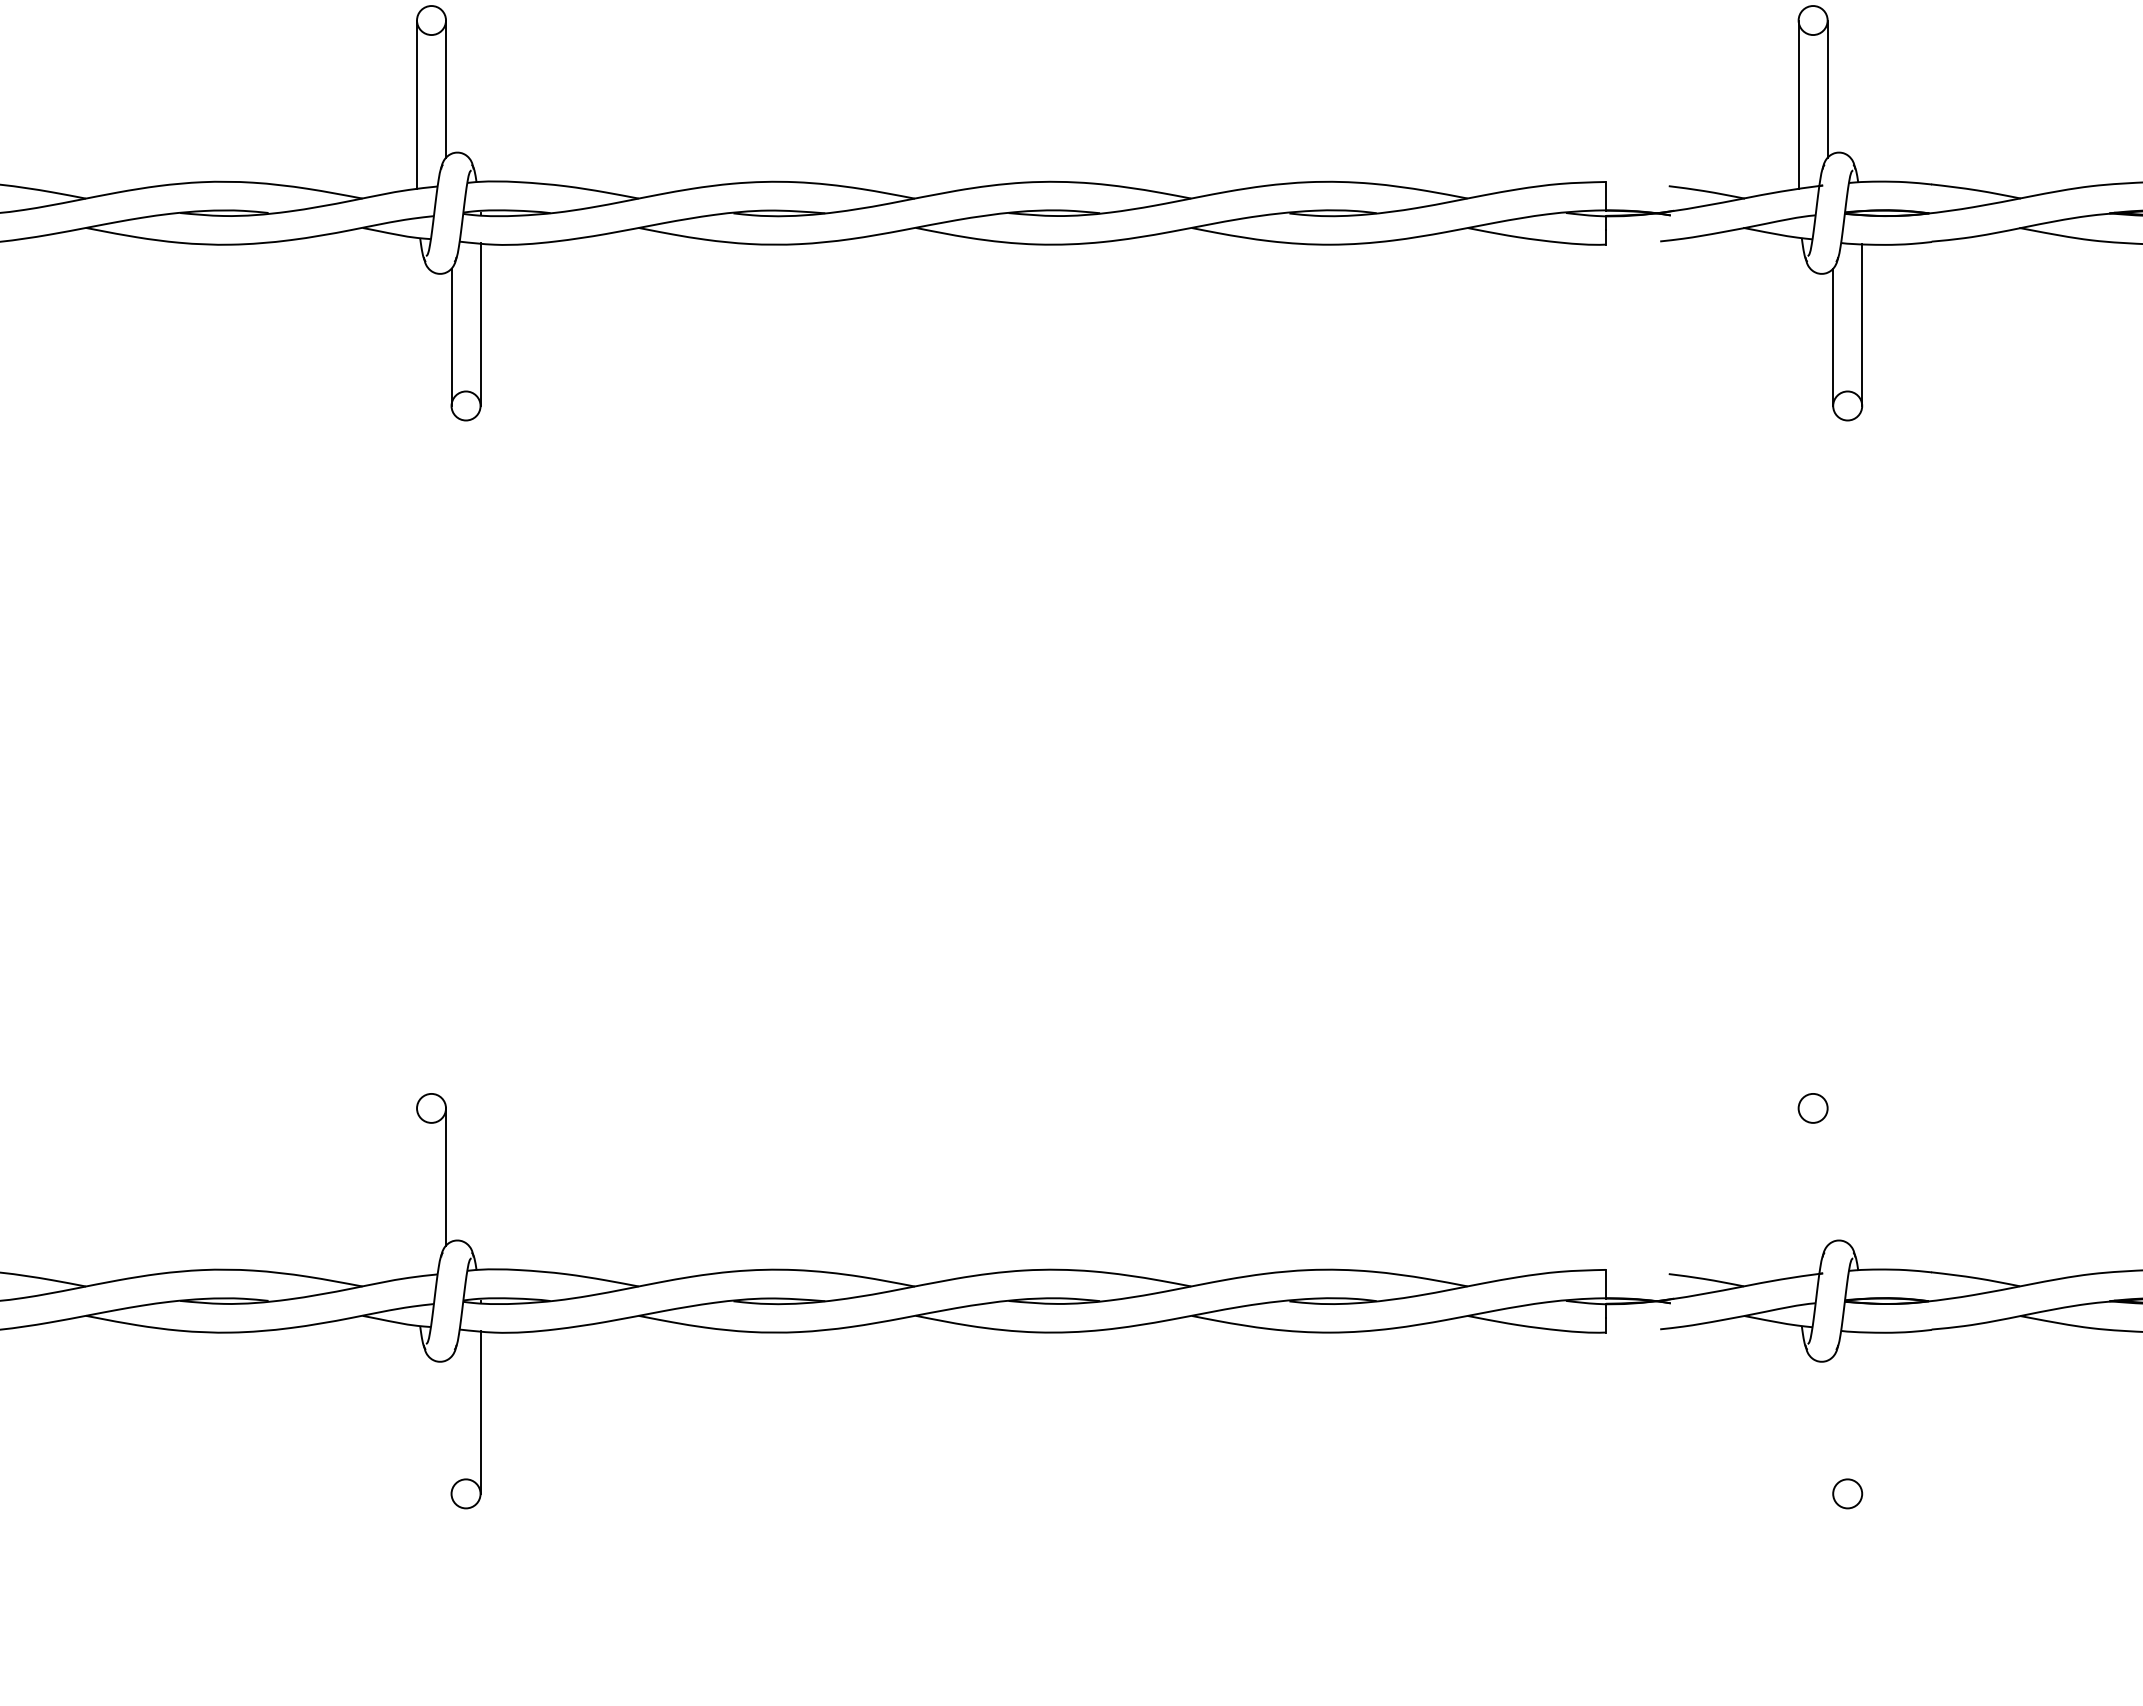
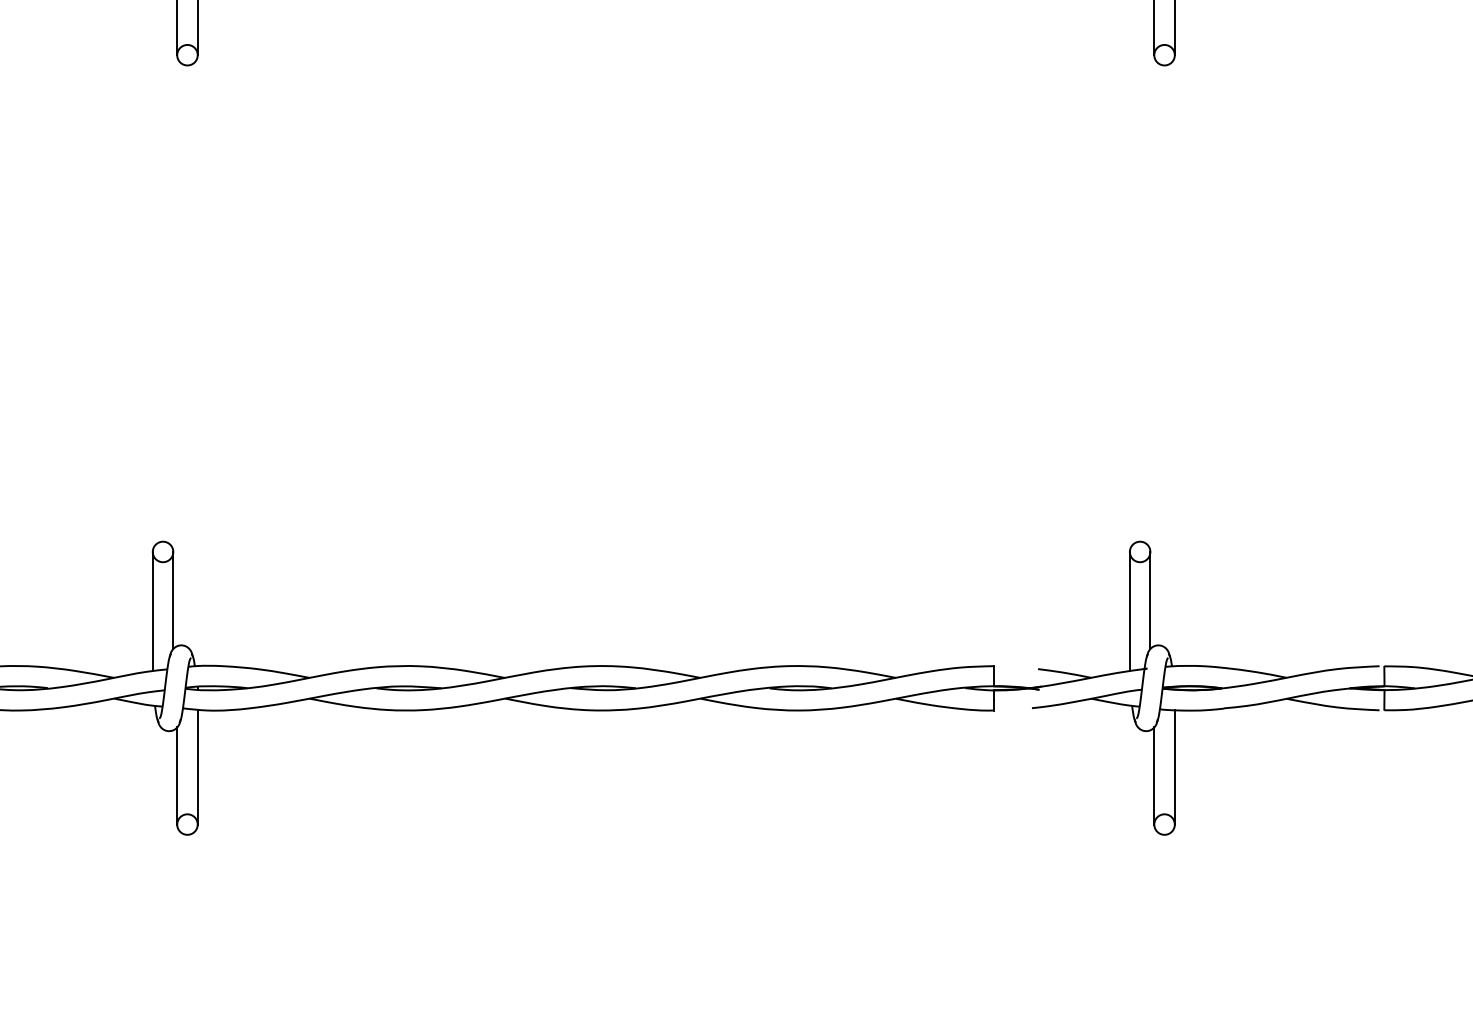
line: (1827, 1176) -> (1150, 600), added
line: (417, 1192) -> (153, 611), added
line: (1798, 1192) -> (1129, 611), added
line: (1862, 1412) -> (1175, 767), added
line: (451, 1424) -> (177, 775), added
line: (1833, 1424) -> (1154, 775), added

